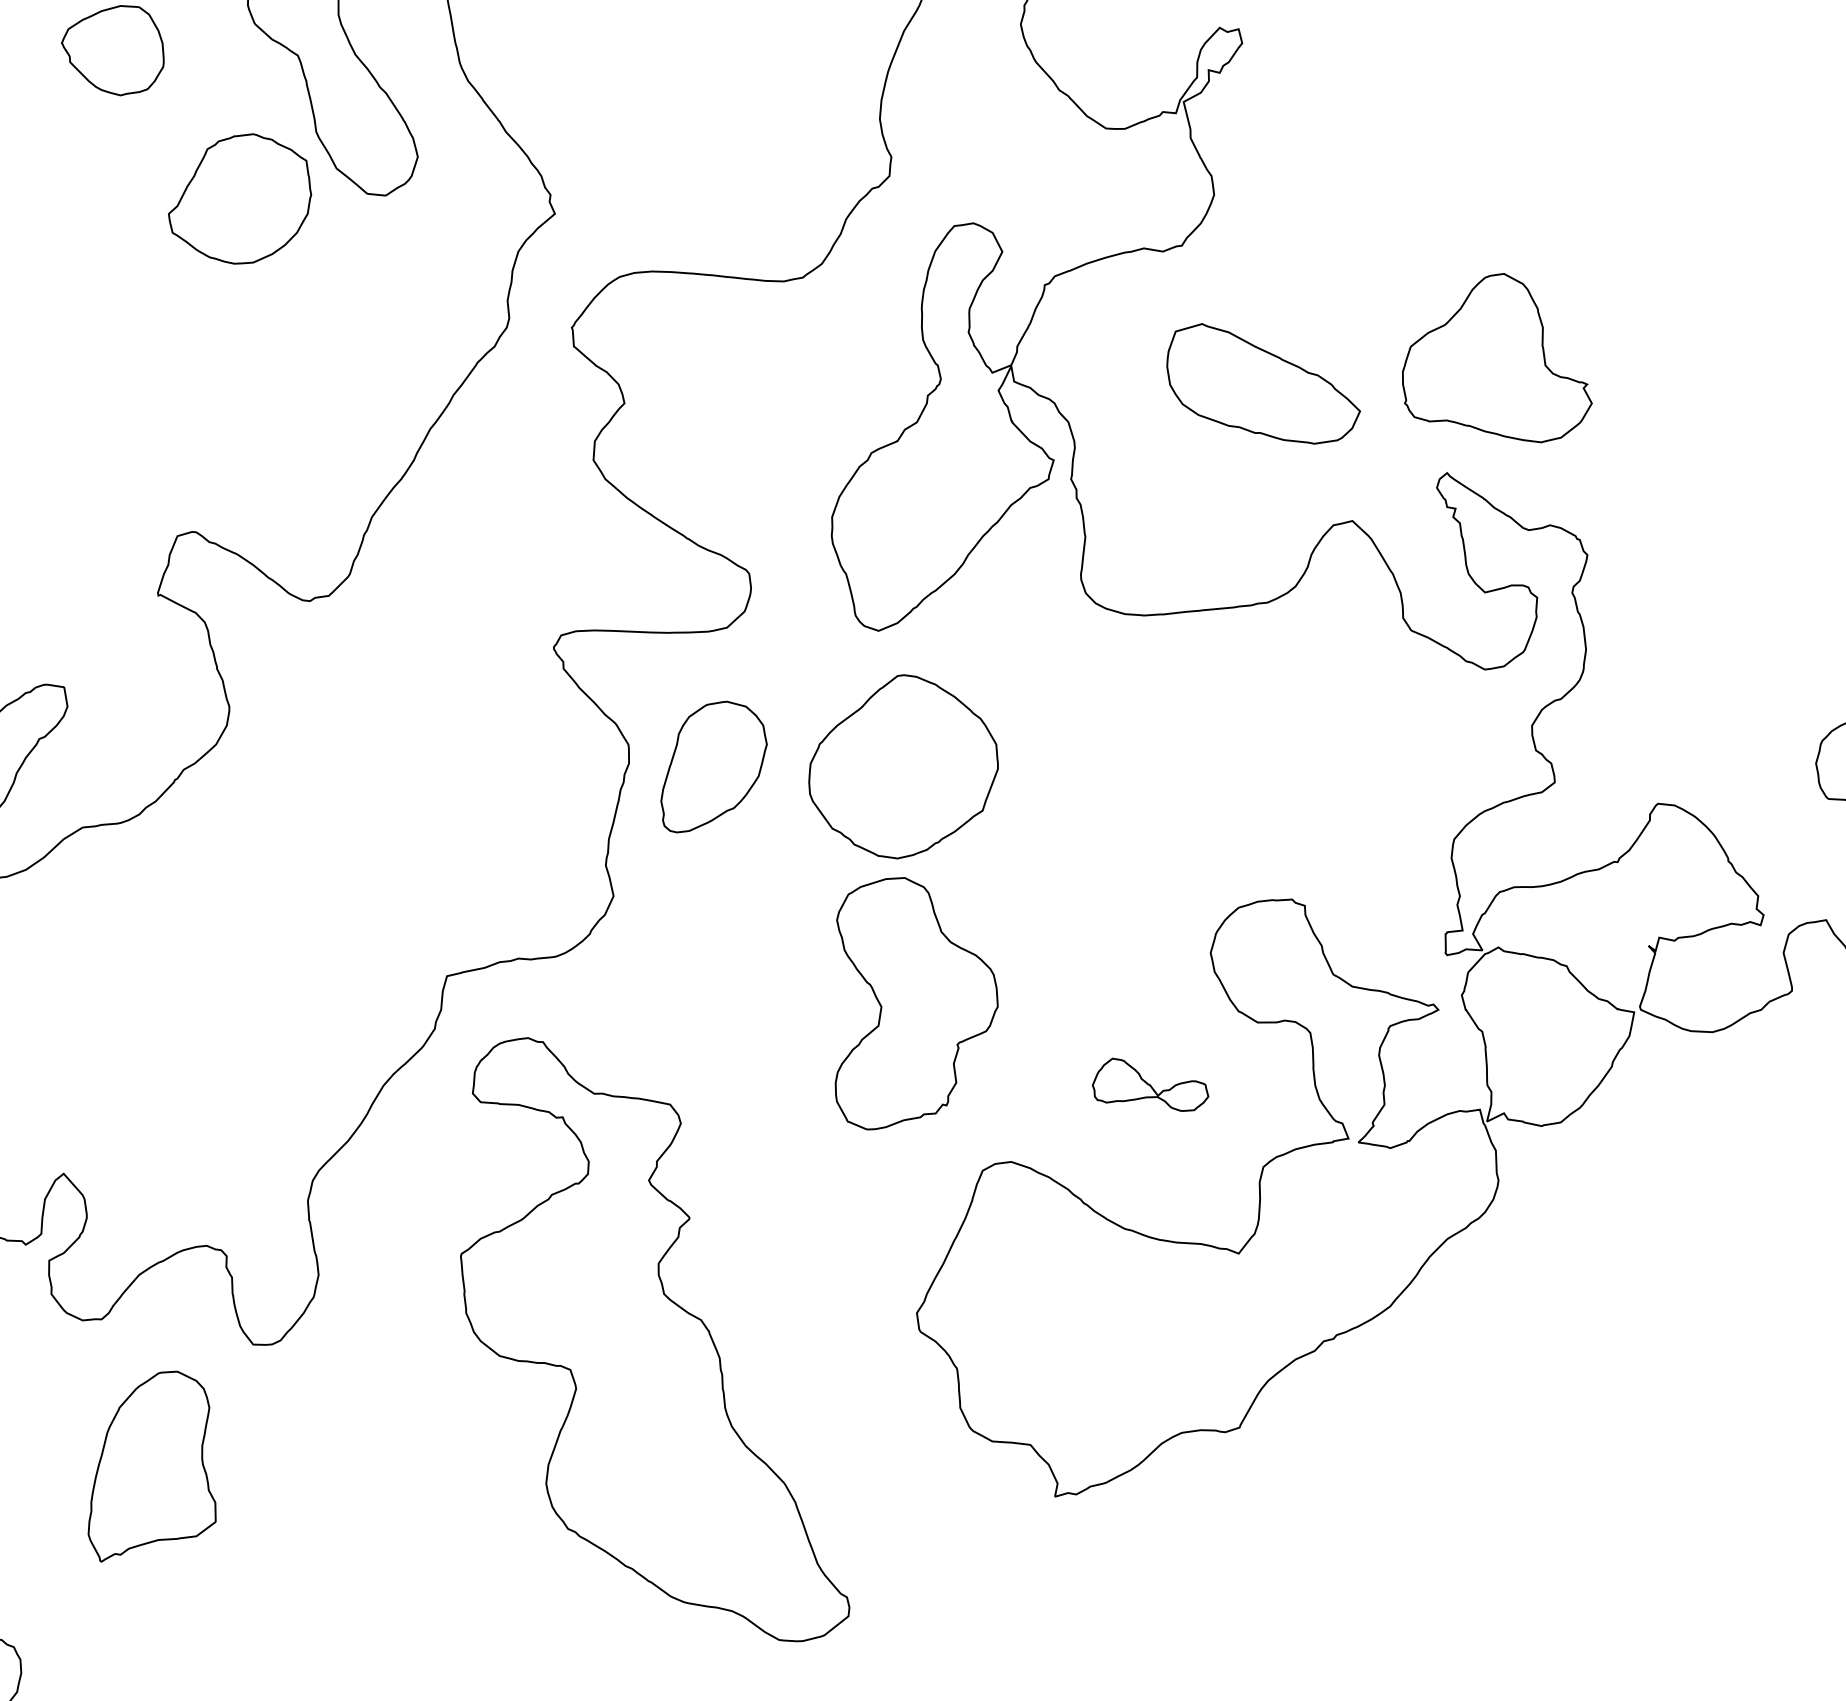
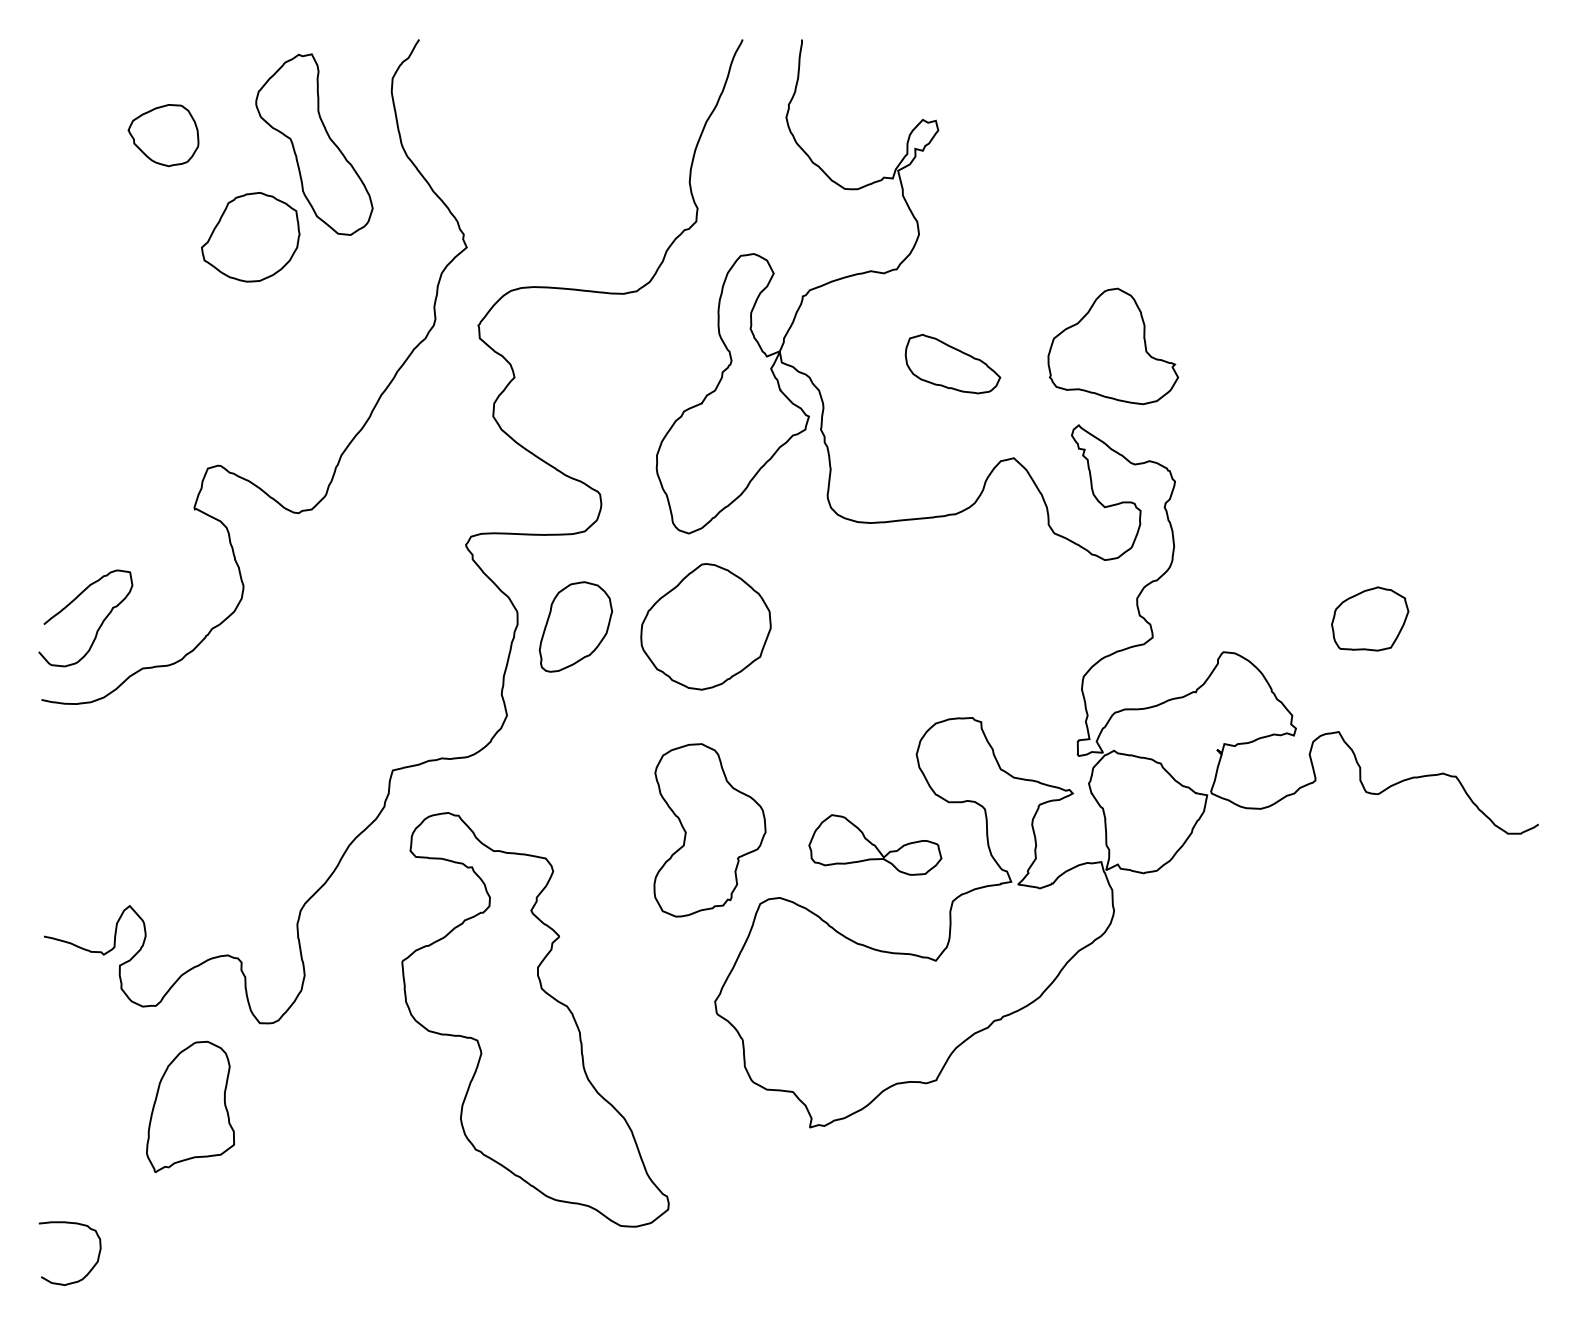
part: (1262, 382) -> (952, 363), size x0.71
part: (916, 1003) -> (709, 830), moved
part: (1150, 1084) -> (875, 844), size x1.67

